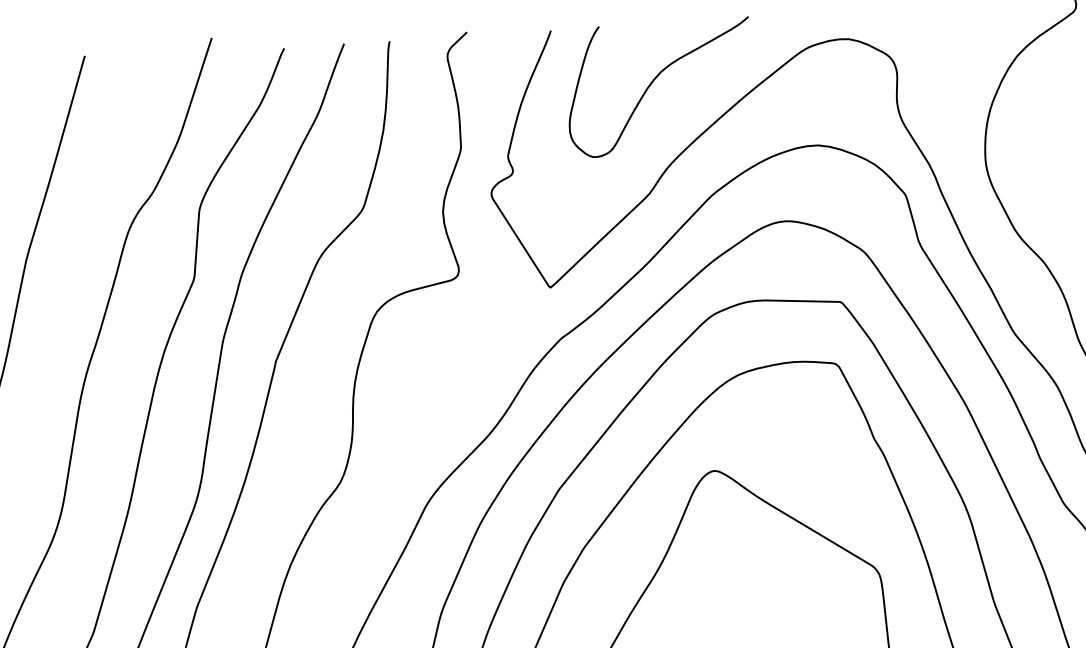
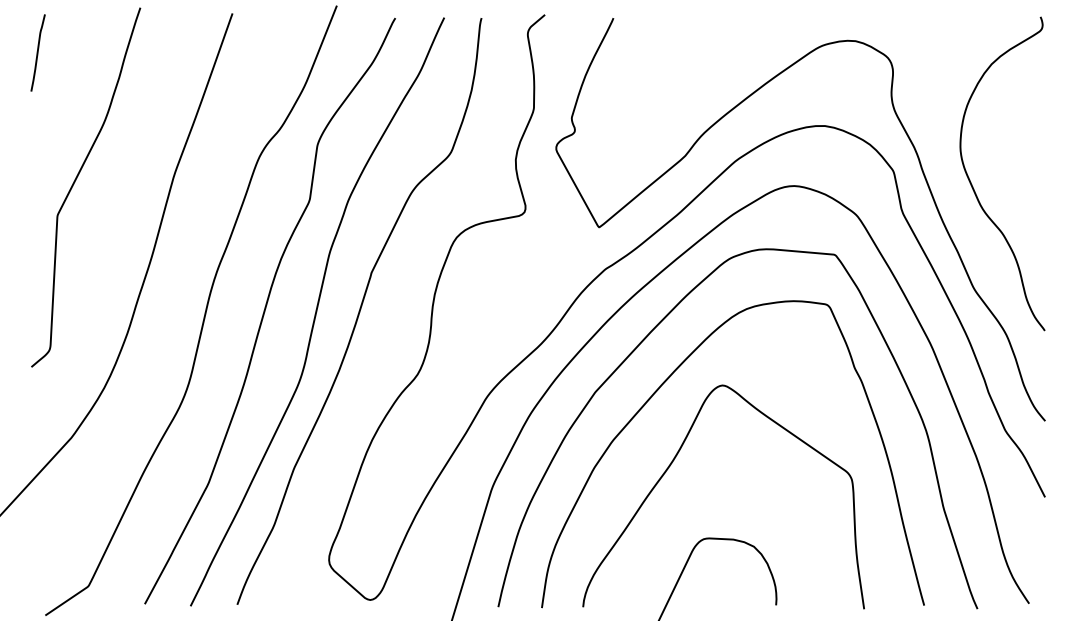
curve: (653, 82) -> (694, 65), removed

